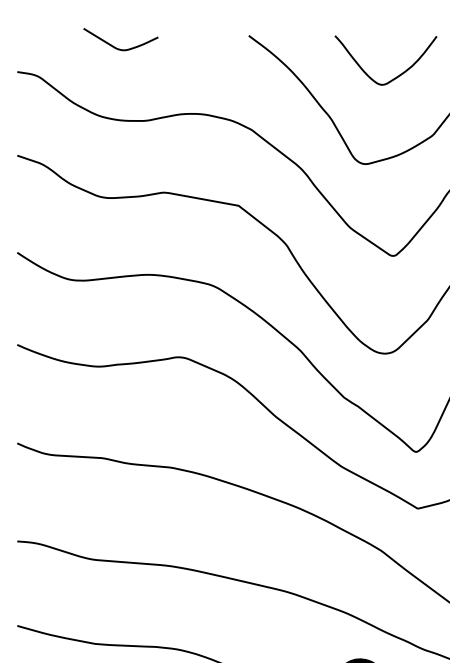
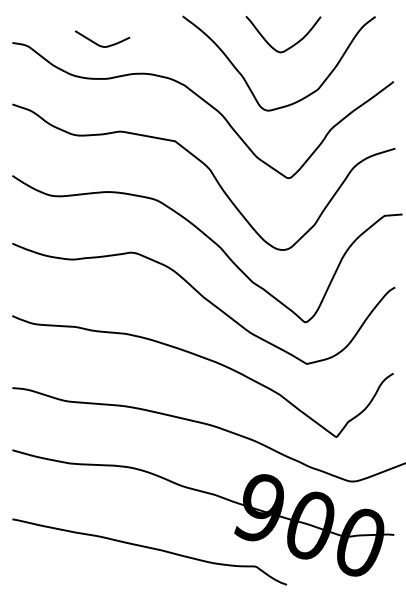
curve: (116, 46) -> (99, 44), moved

